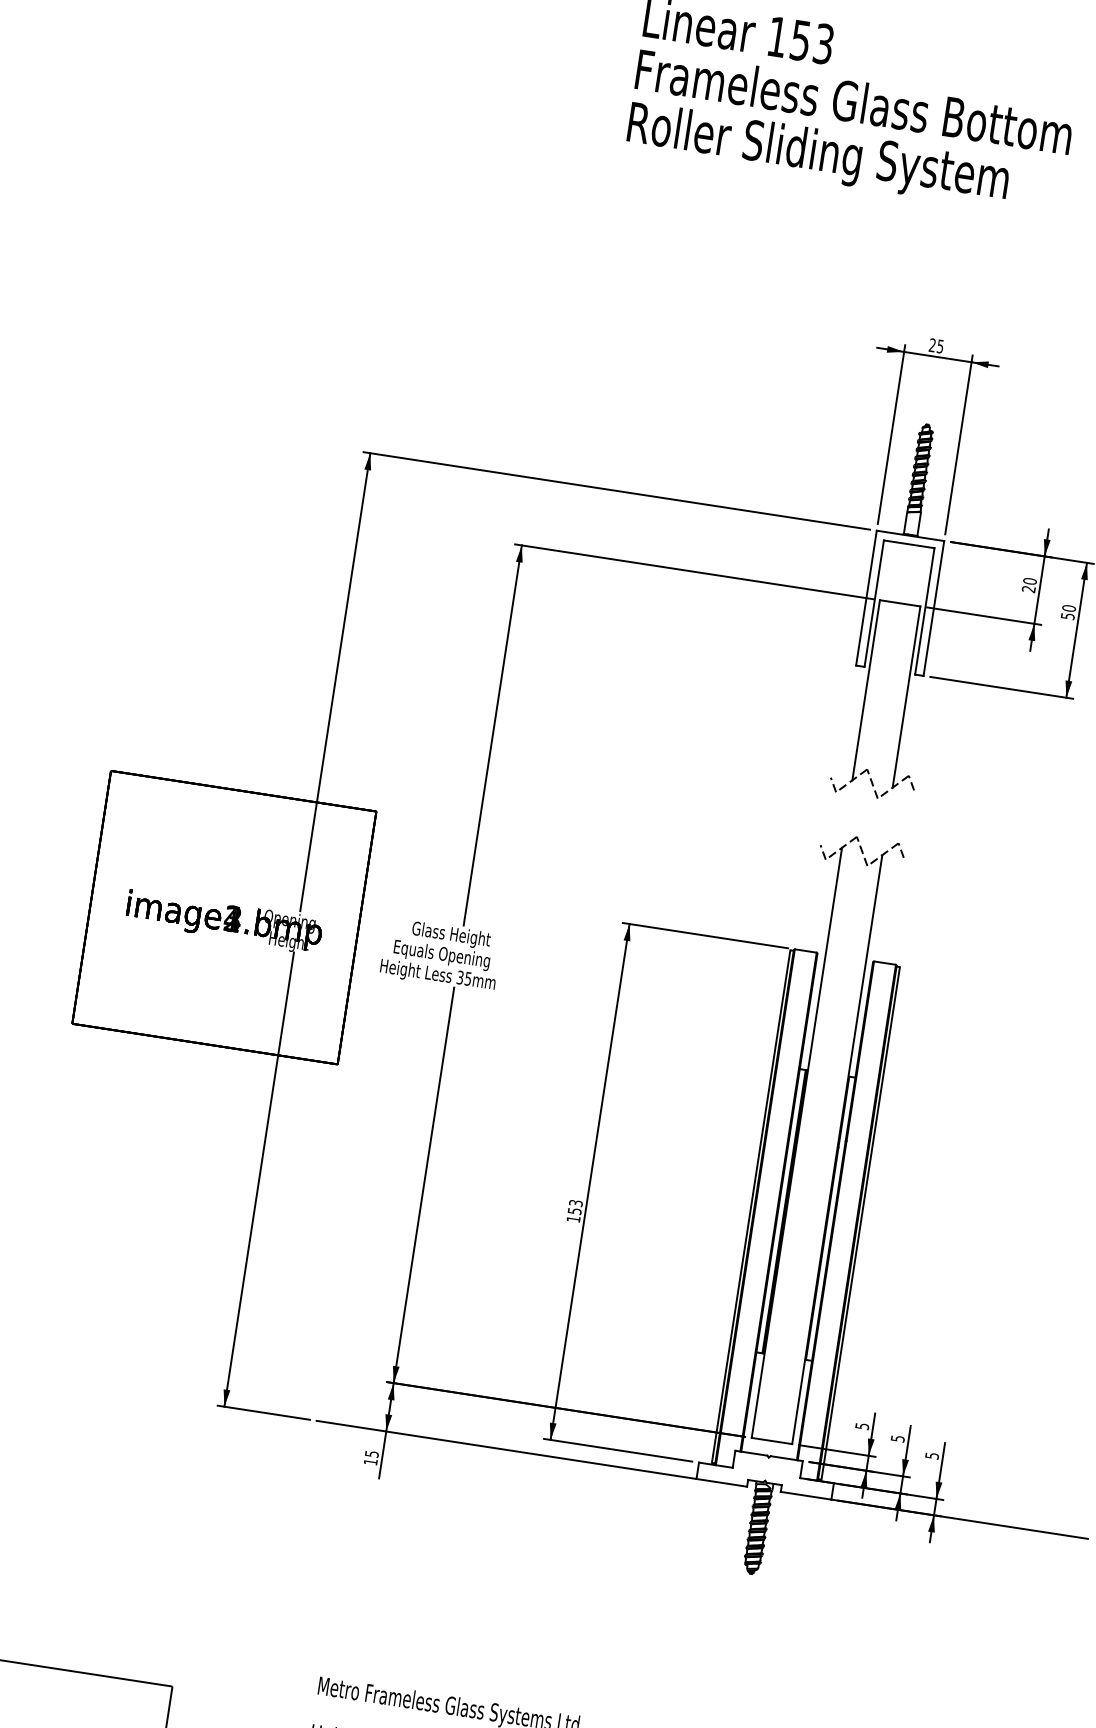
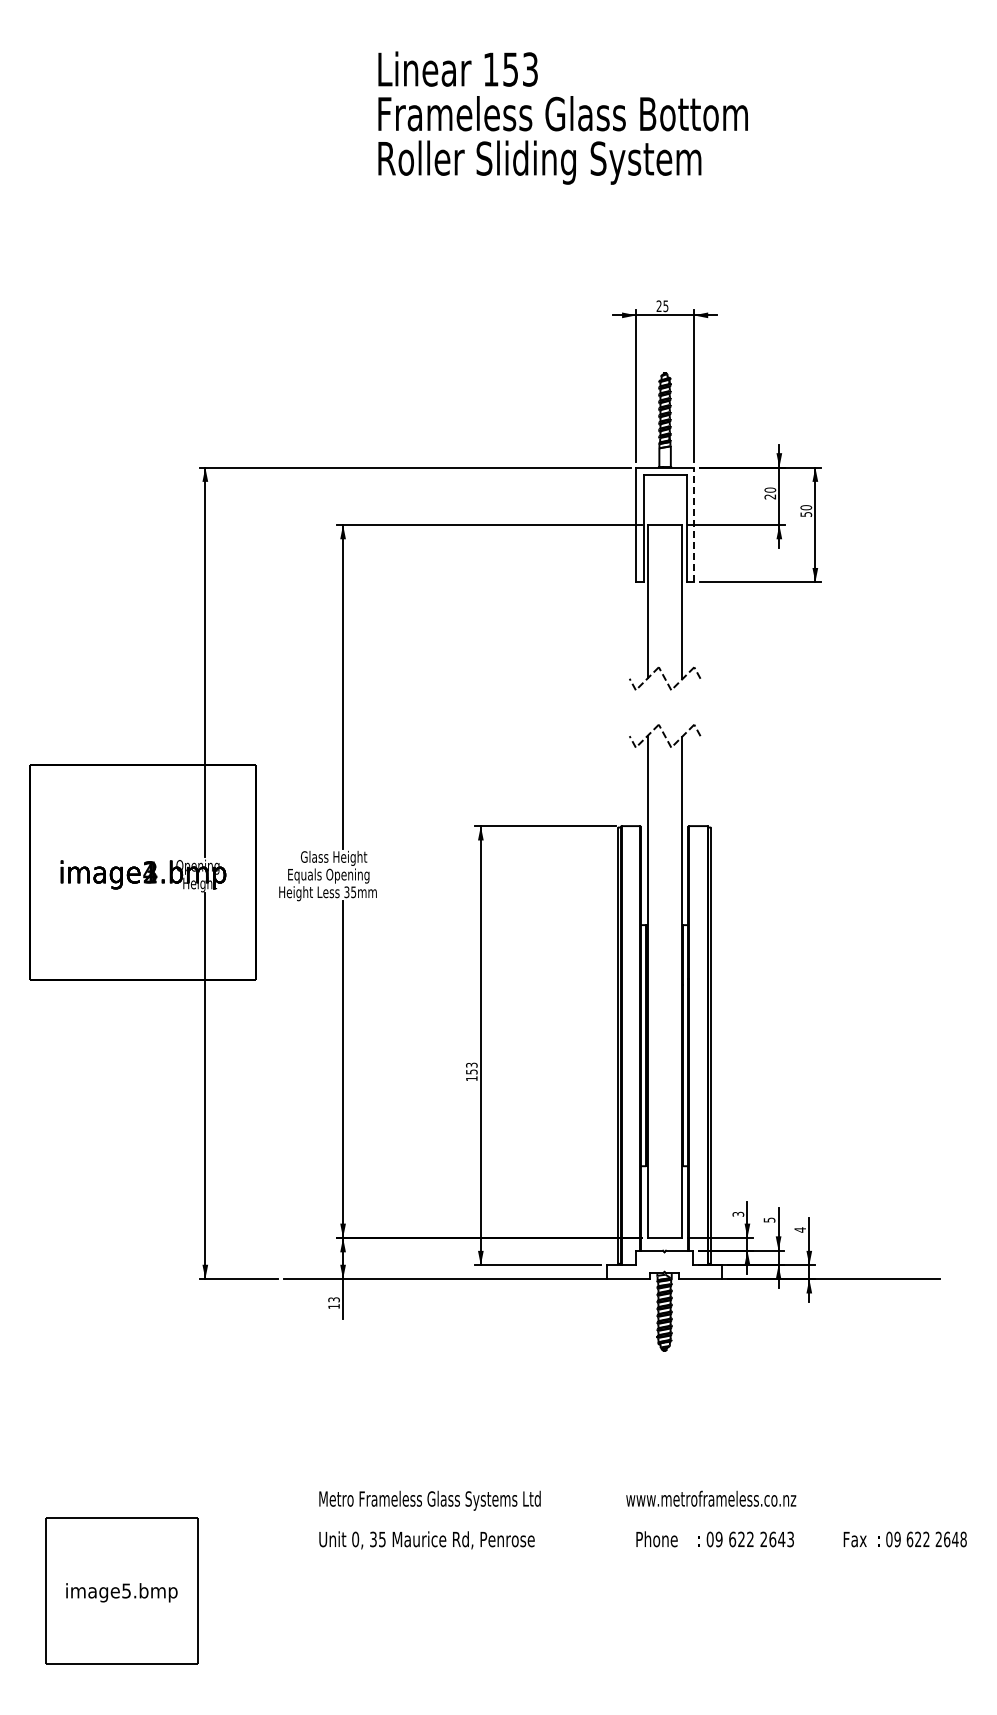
line: (933, 607) -> (693, 524), solid -> dashed
text: (861, 1426) -> (737, 1214), 5 -> 3
text: (371, 1453) -> (333, 1299), 15 -> 13
text: (932, 1455) -> (800, 1229), 5 -> 4

